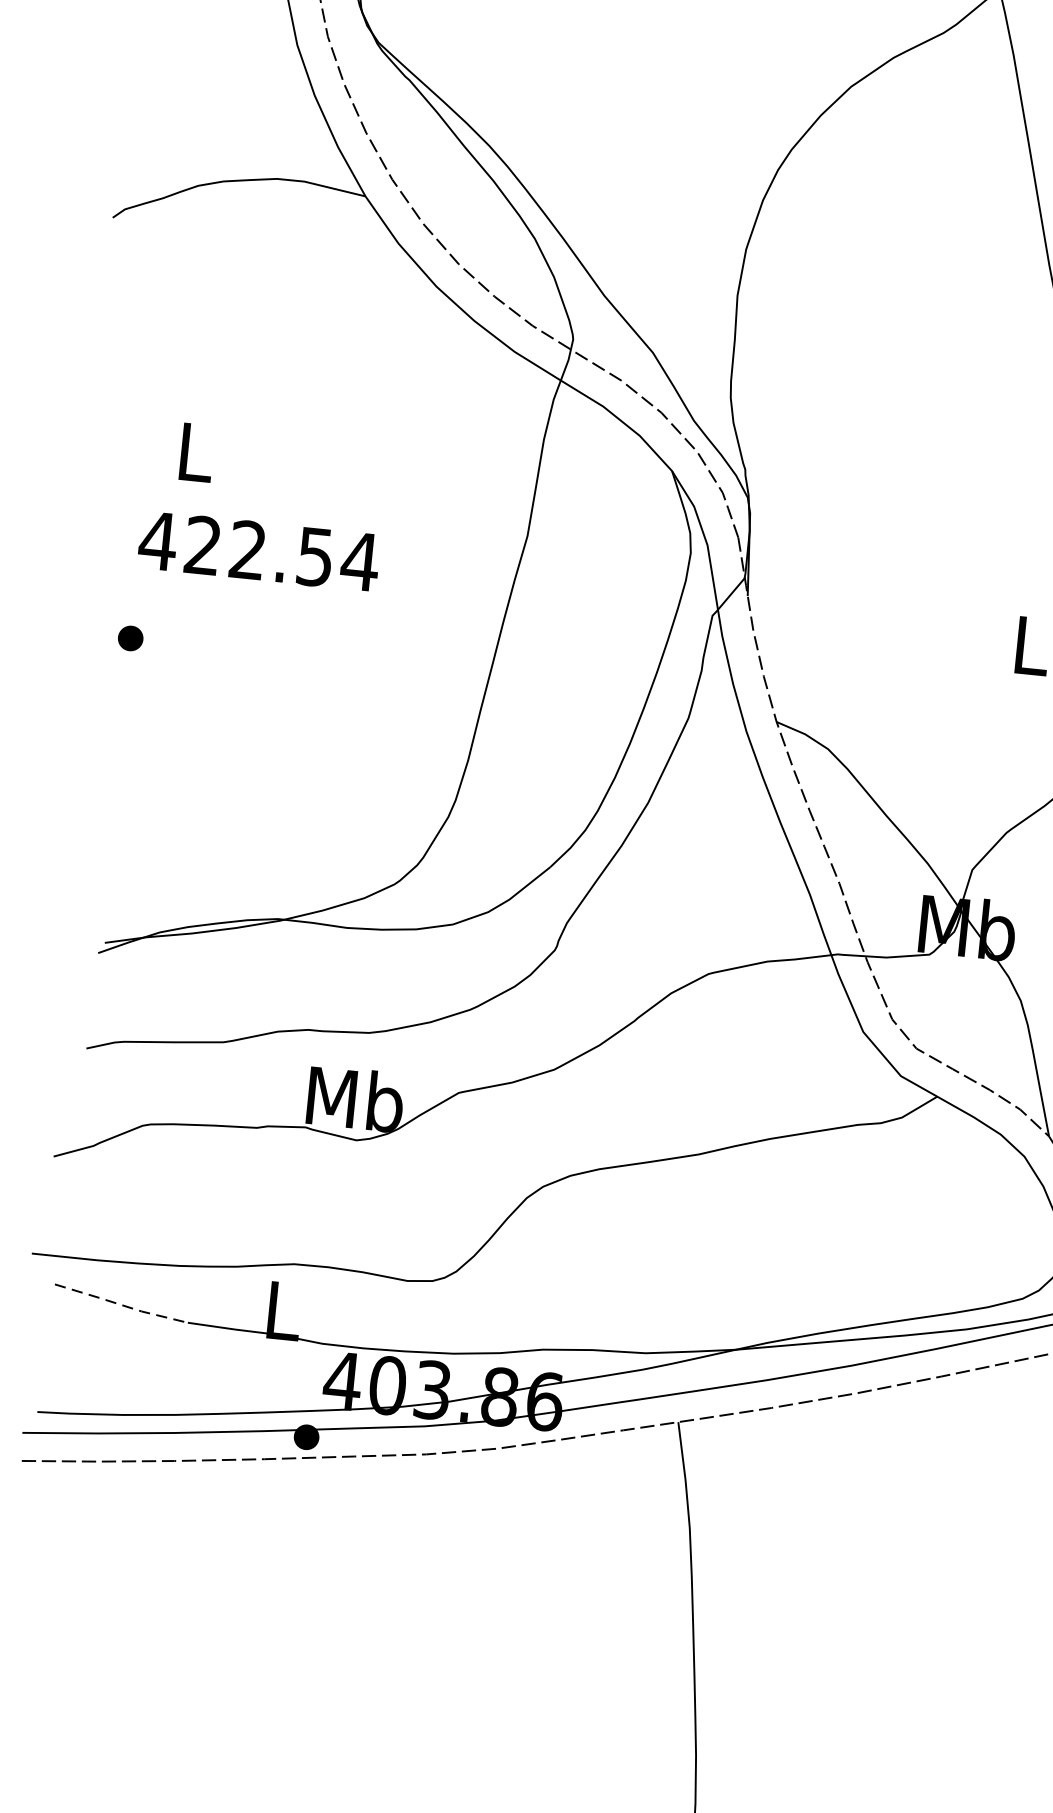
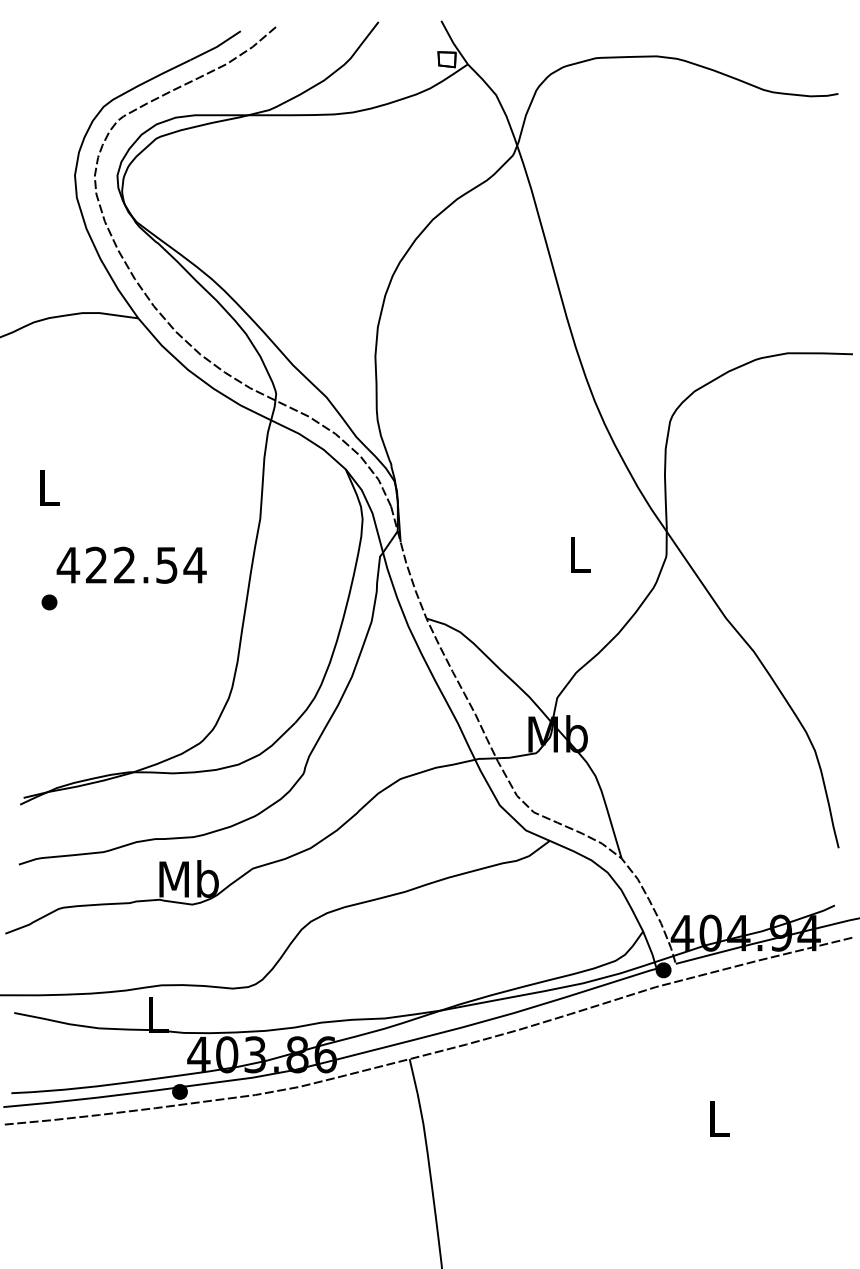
text: (258, 550) -> (131, 564), moved
part: (130, 638) -> (49, 602), moved
line: (122, 1305) -> (57, 1021), dashed -> solid

